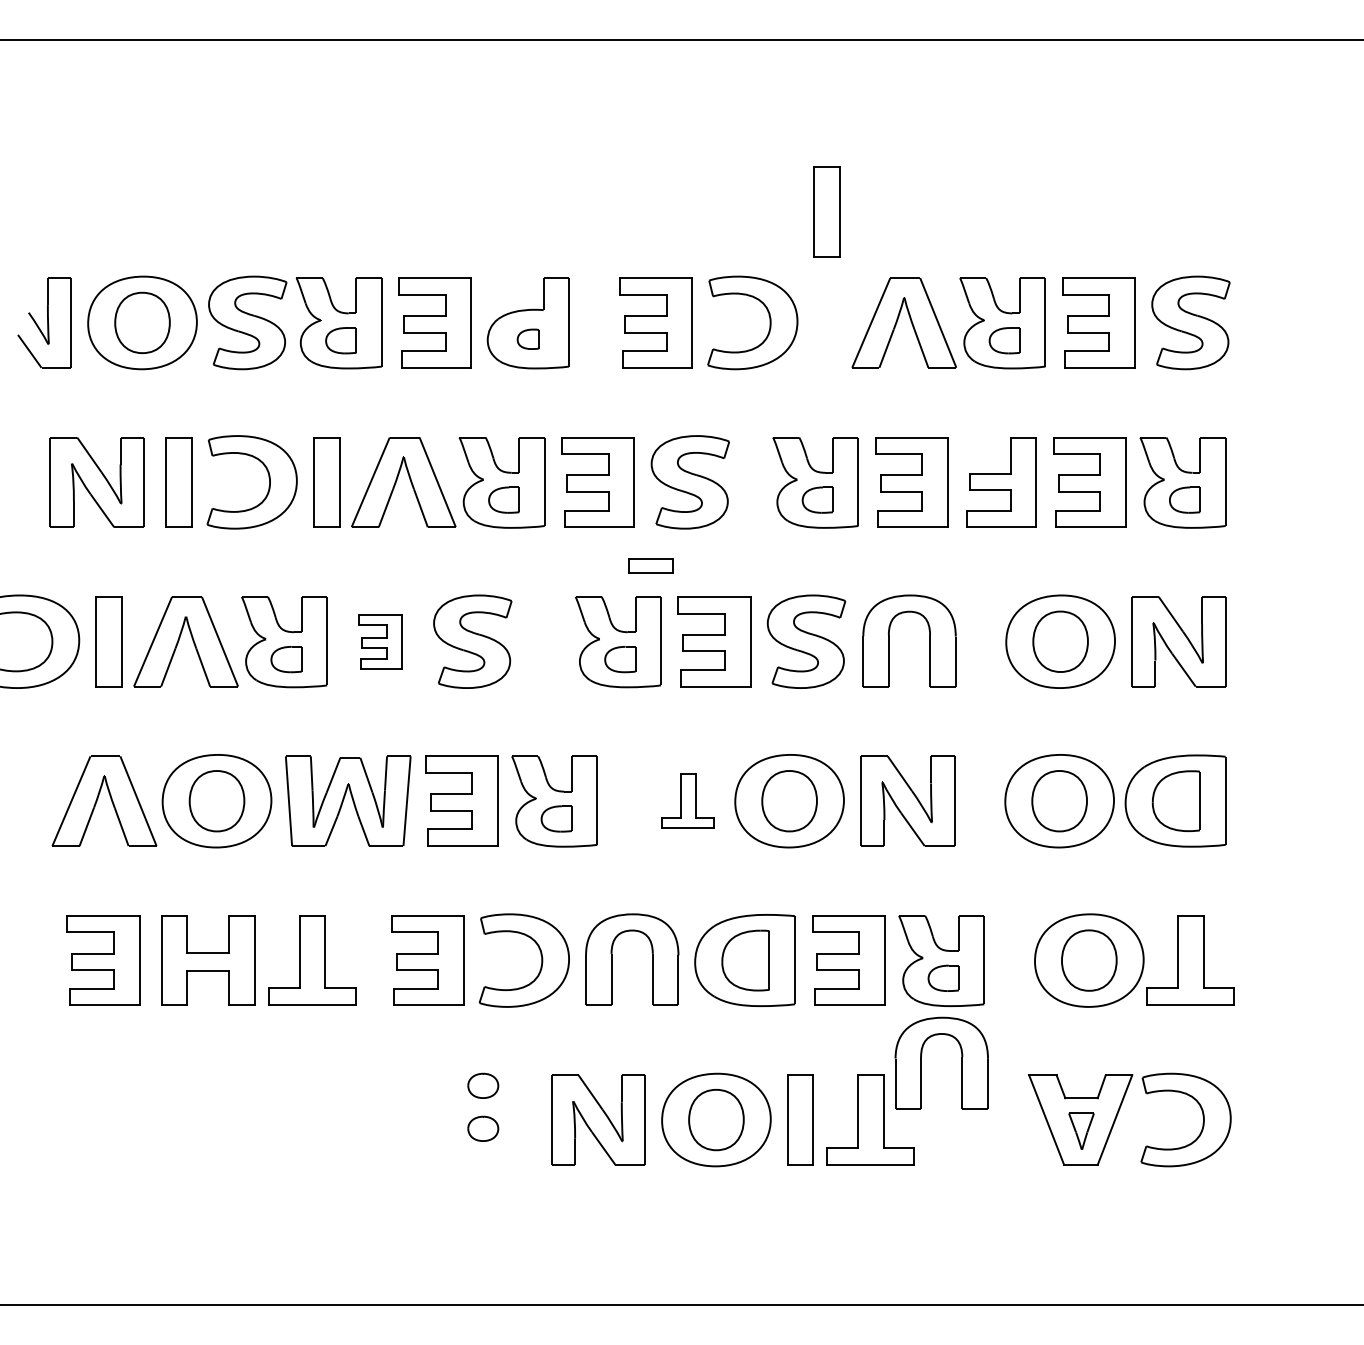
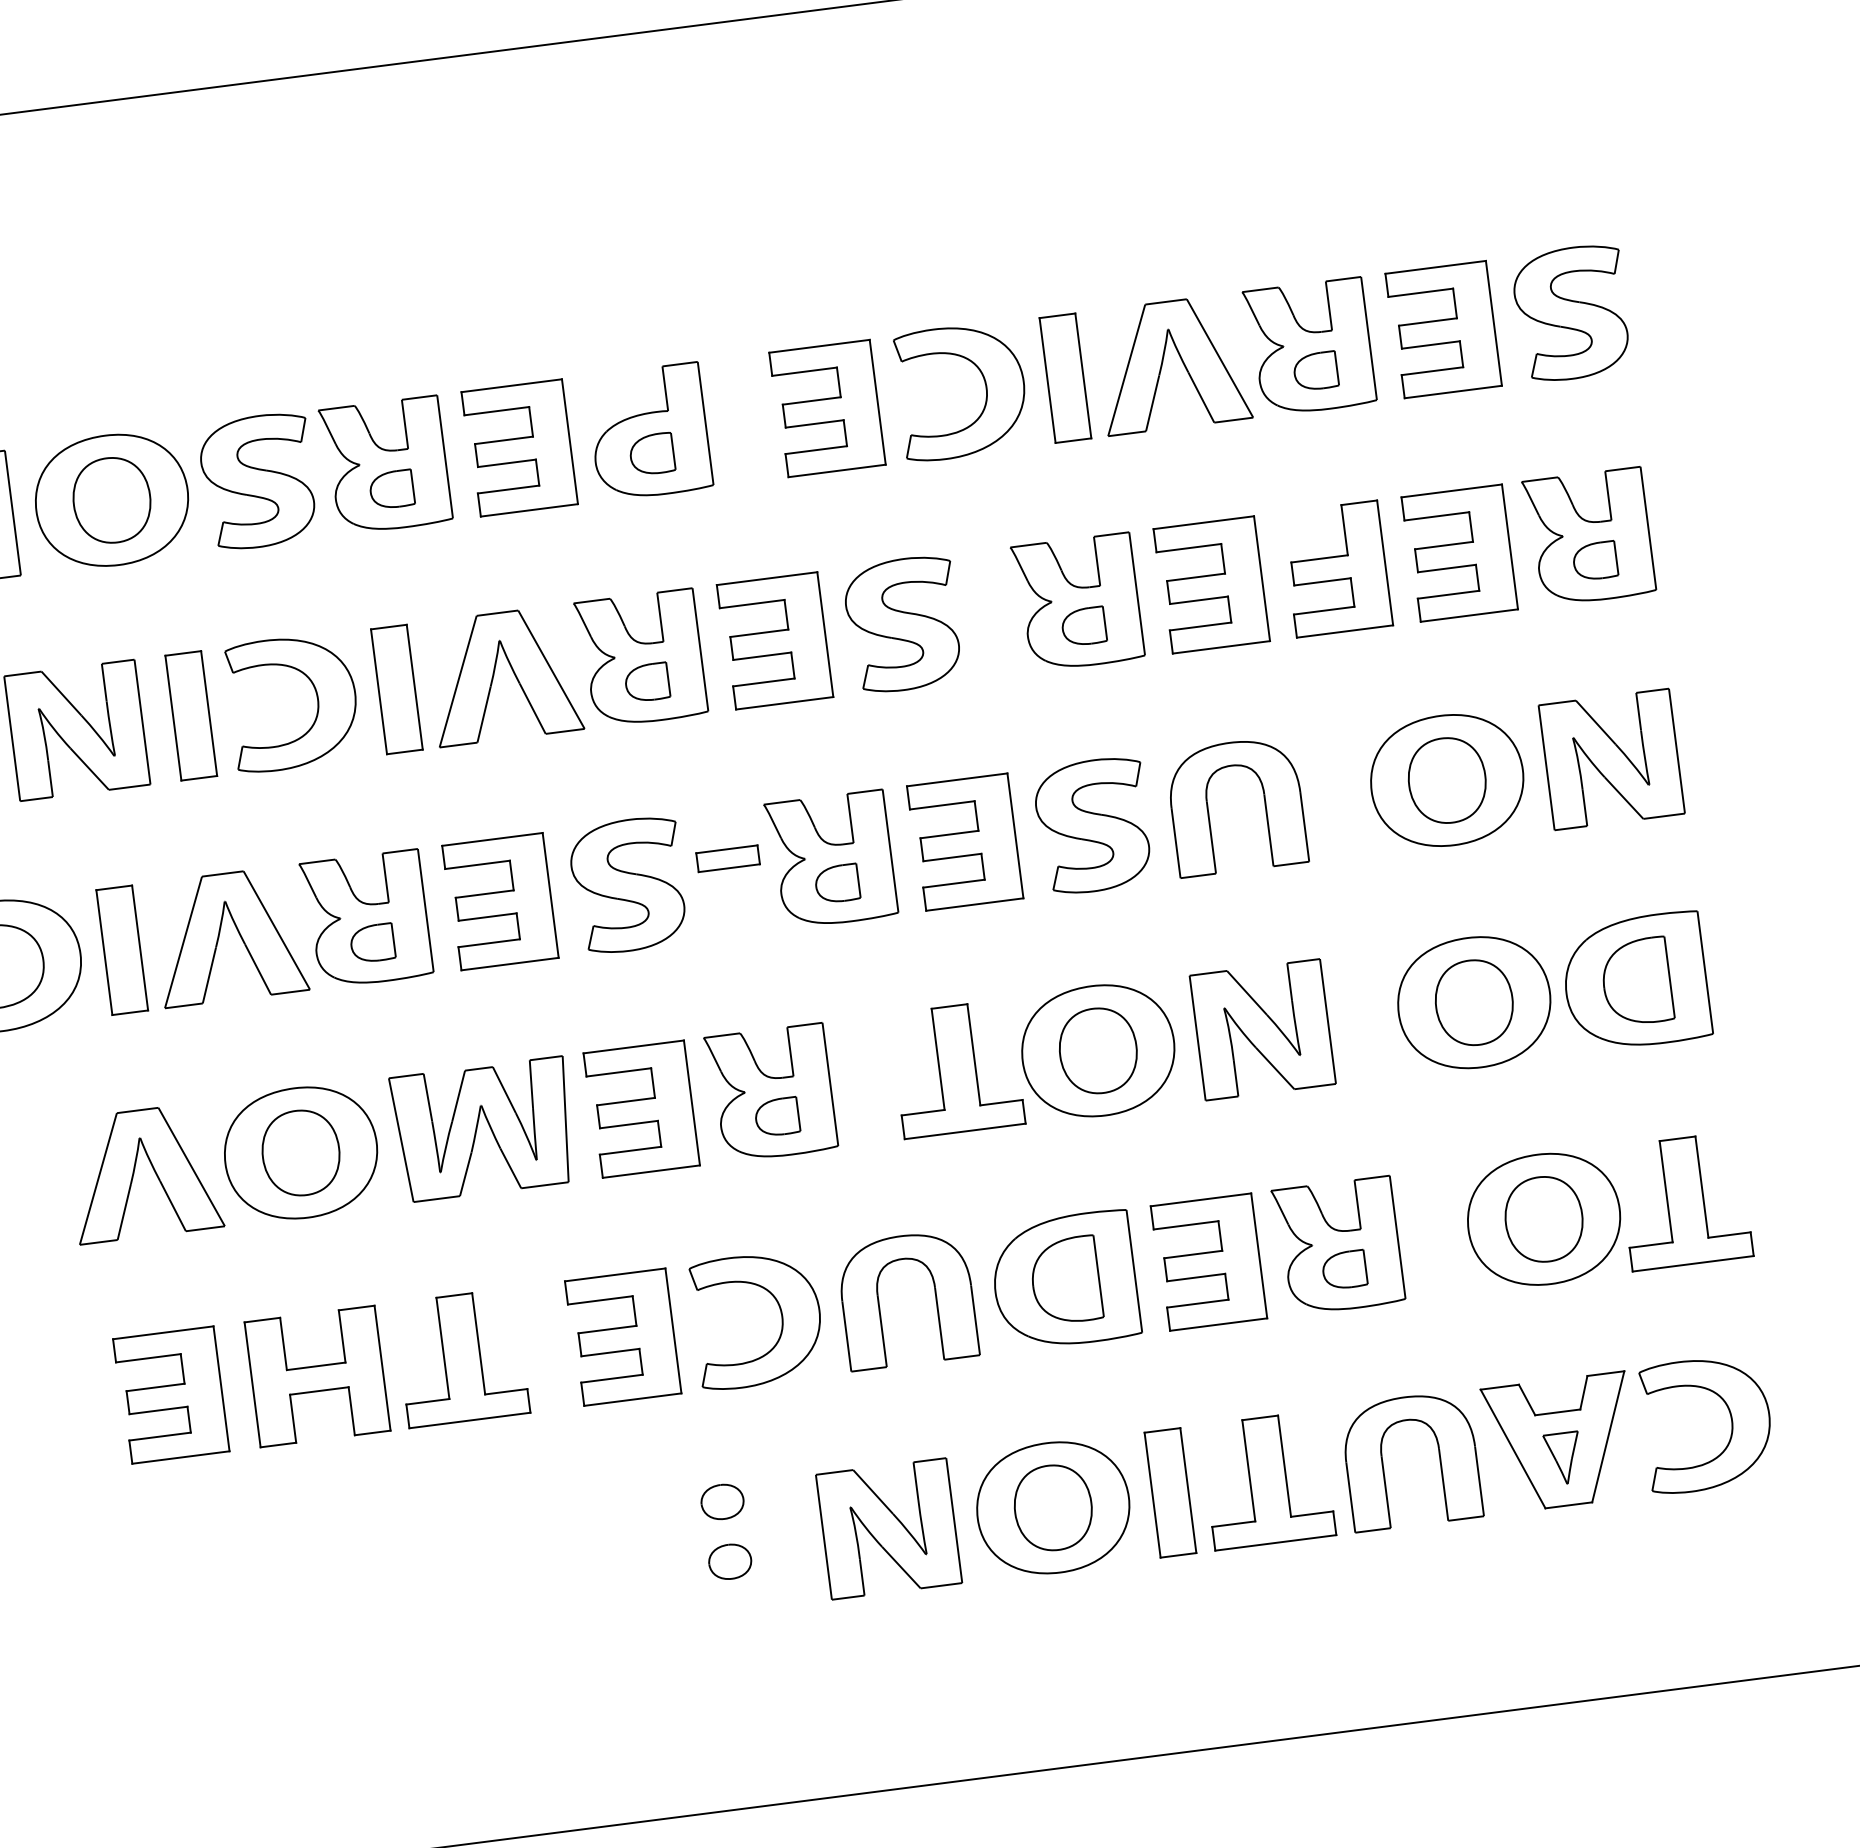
part: (826, 211) -> (1064, 377), moved
part: (528, 339) -> (652, 454), size x1.43
part: (650, 565) -> (726, 858), moved
part: (380, 641) -> (500, 901), size x1.67
part: (688, 800) -> (957, 1067), size x1.67
part: (921, 1062) -> (1383, 1463), moved

